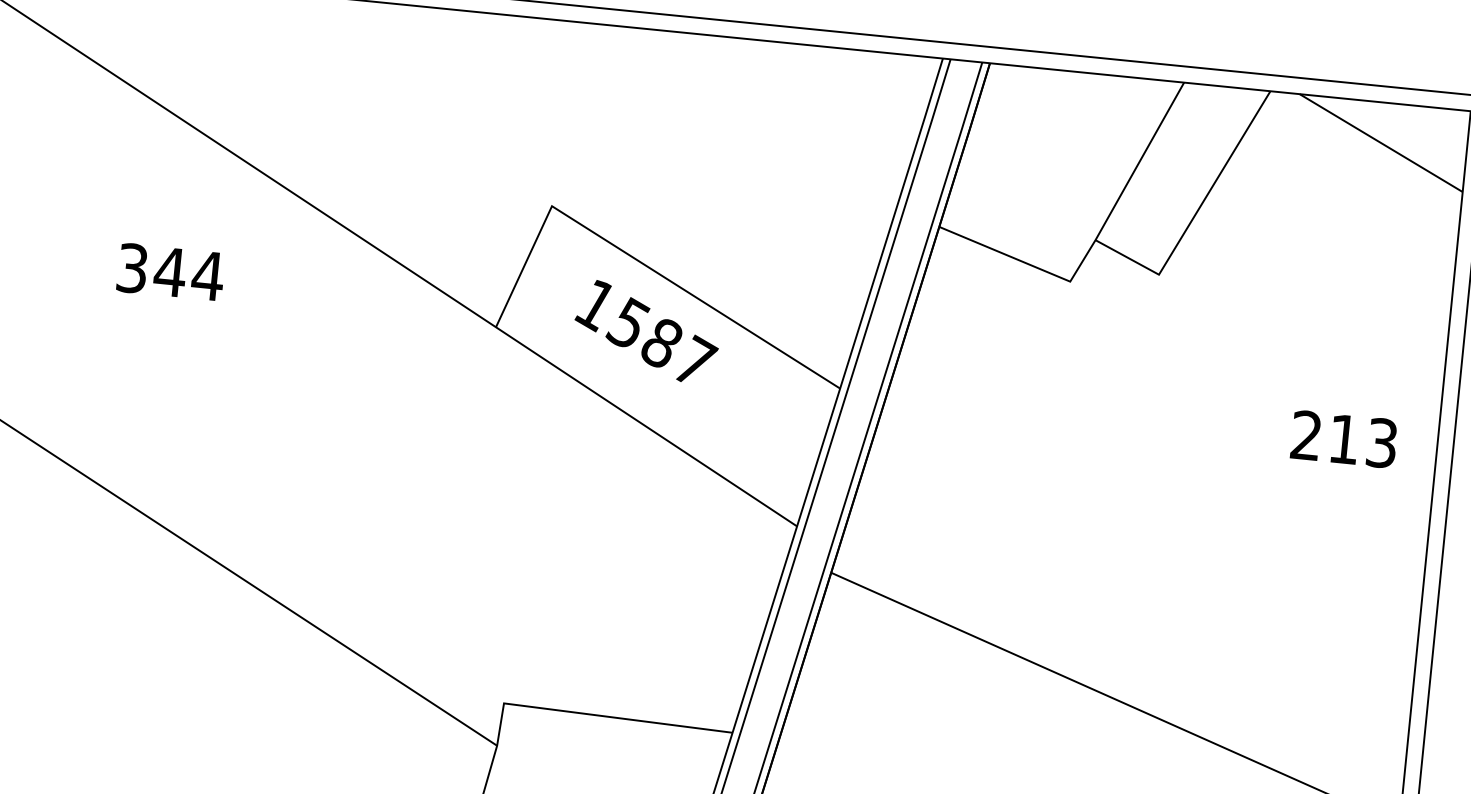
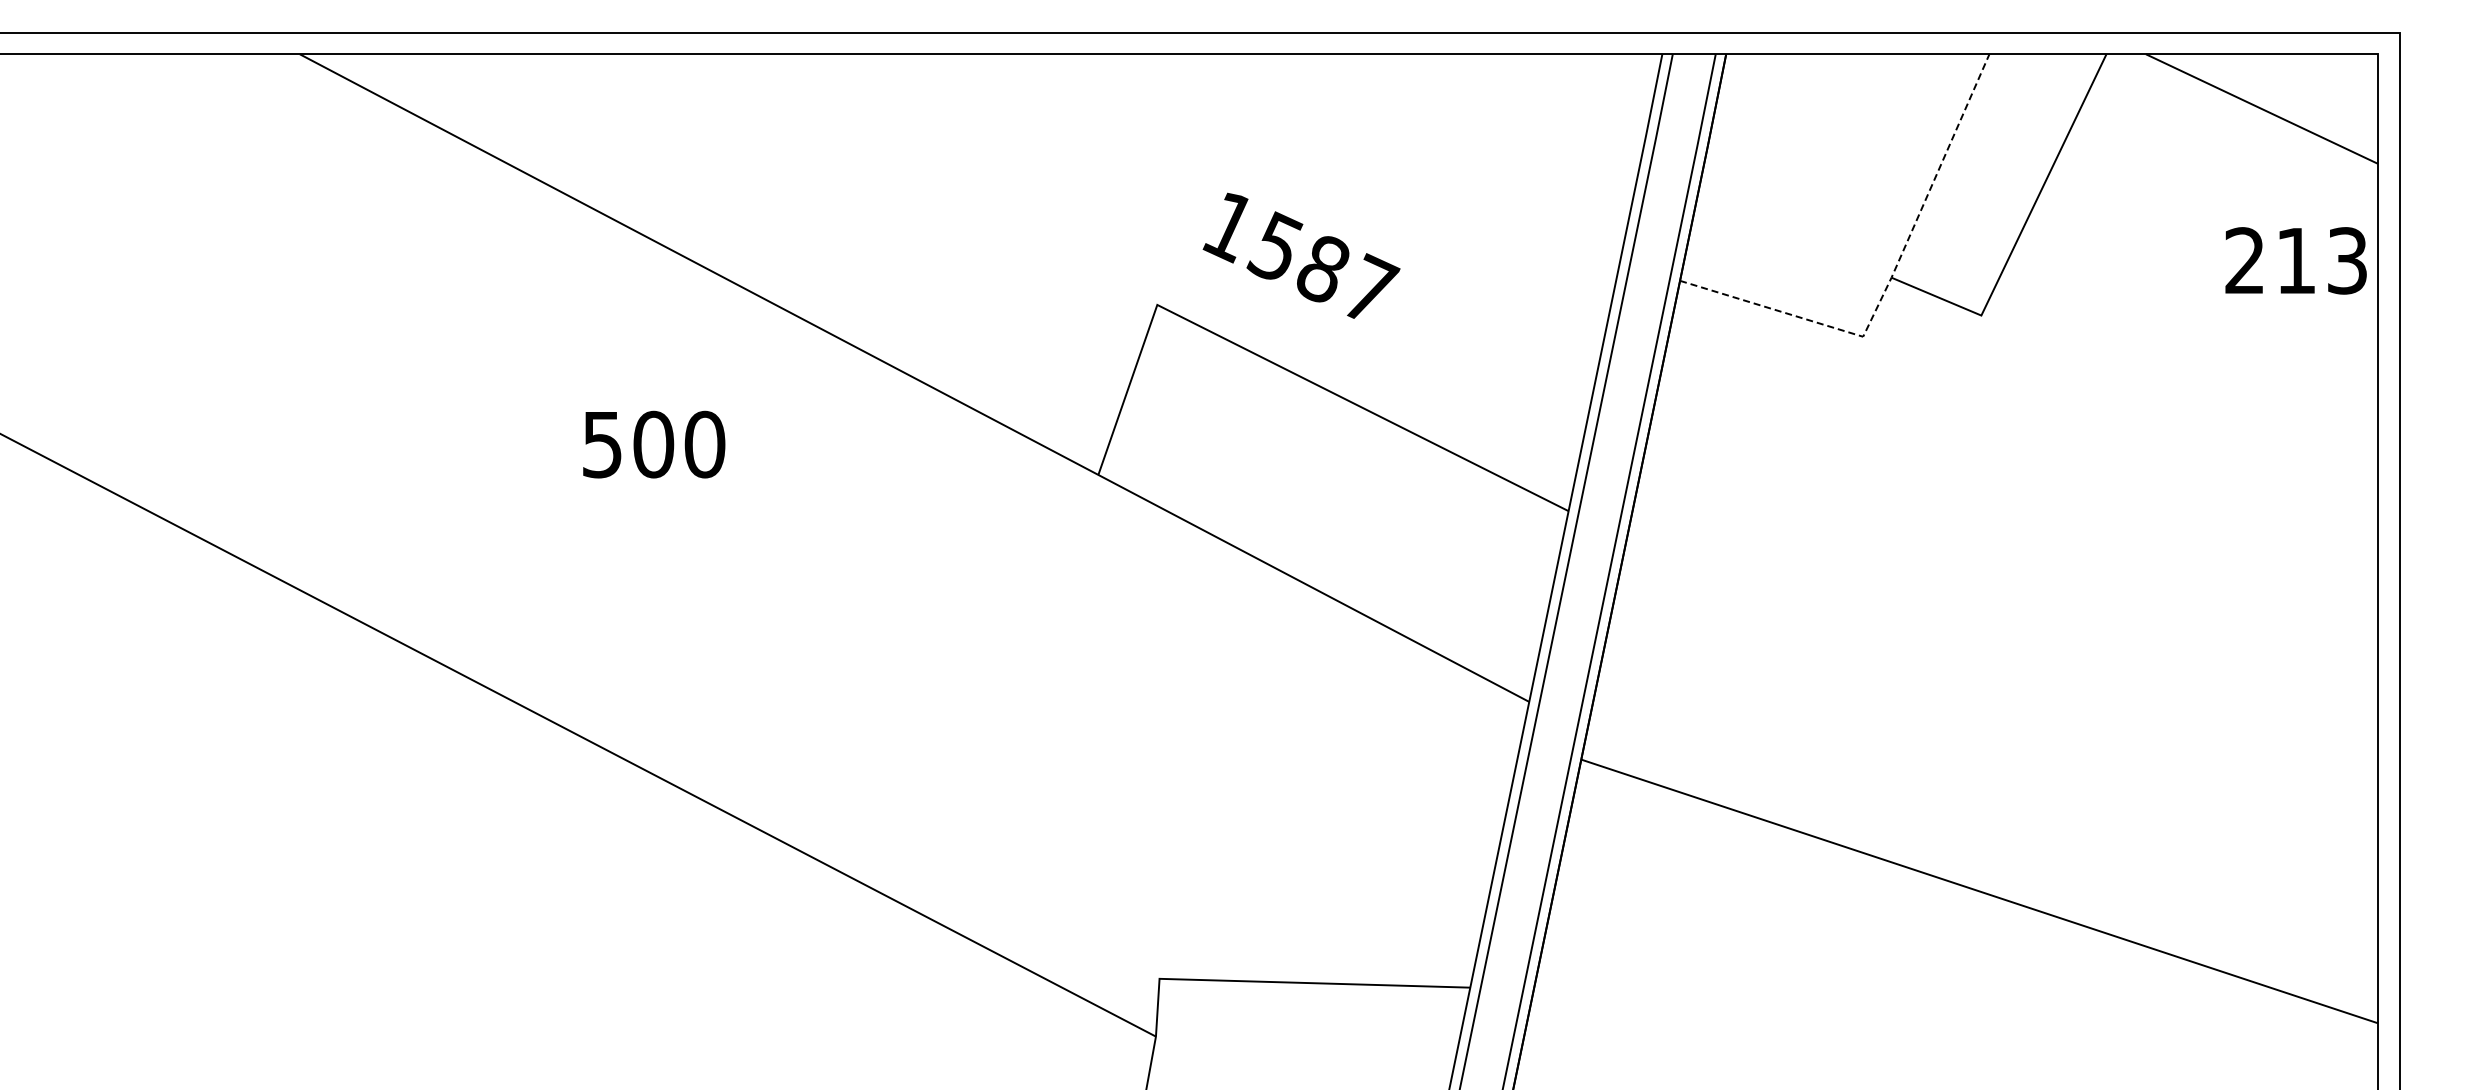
line: (1092, 244) -> (1888, 283), solid -> dashed
text: (170, 272) -> (654, 444), 344 -> 500
text: (646, 331) -> (1301, 255), moved
text: (1343, 439) -> (2295, 260), moved

